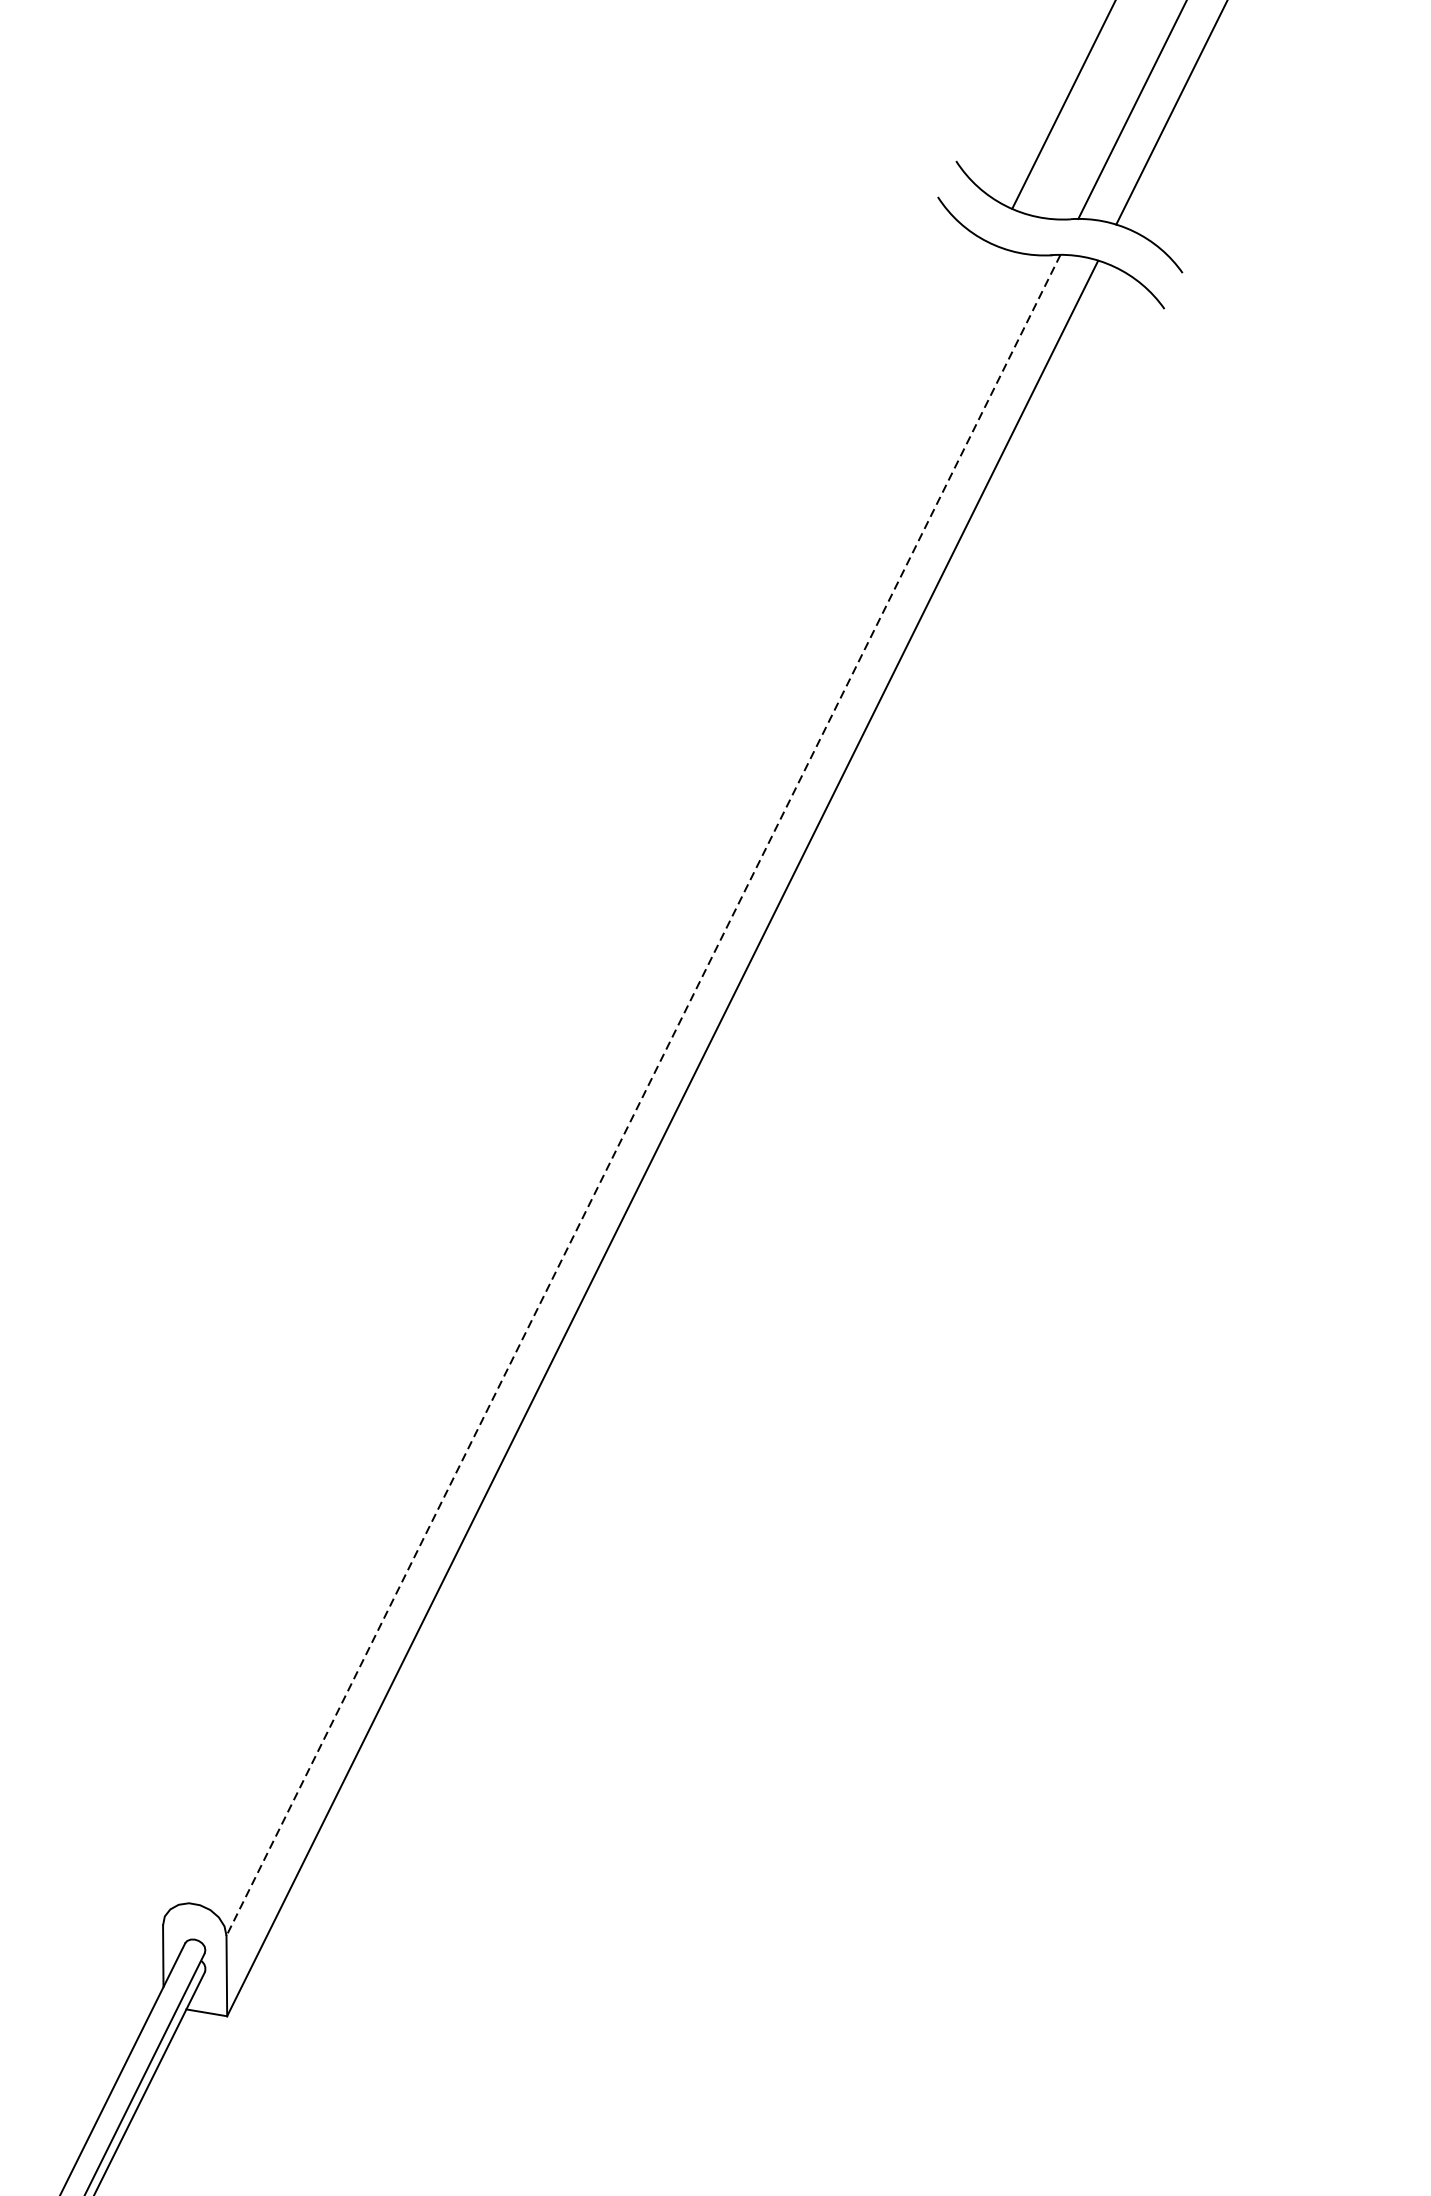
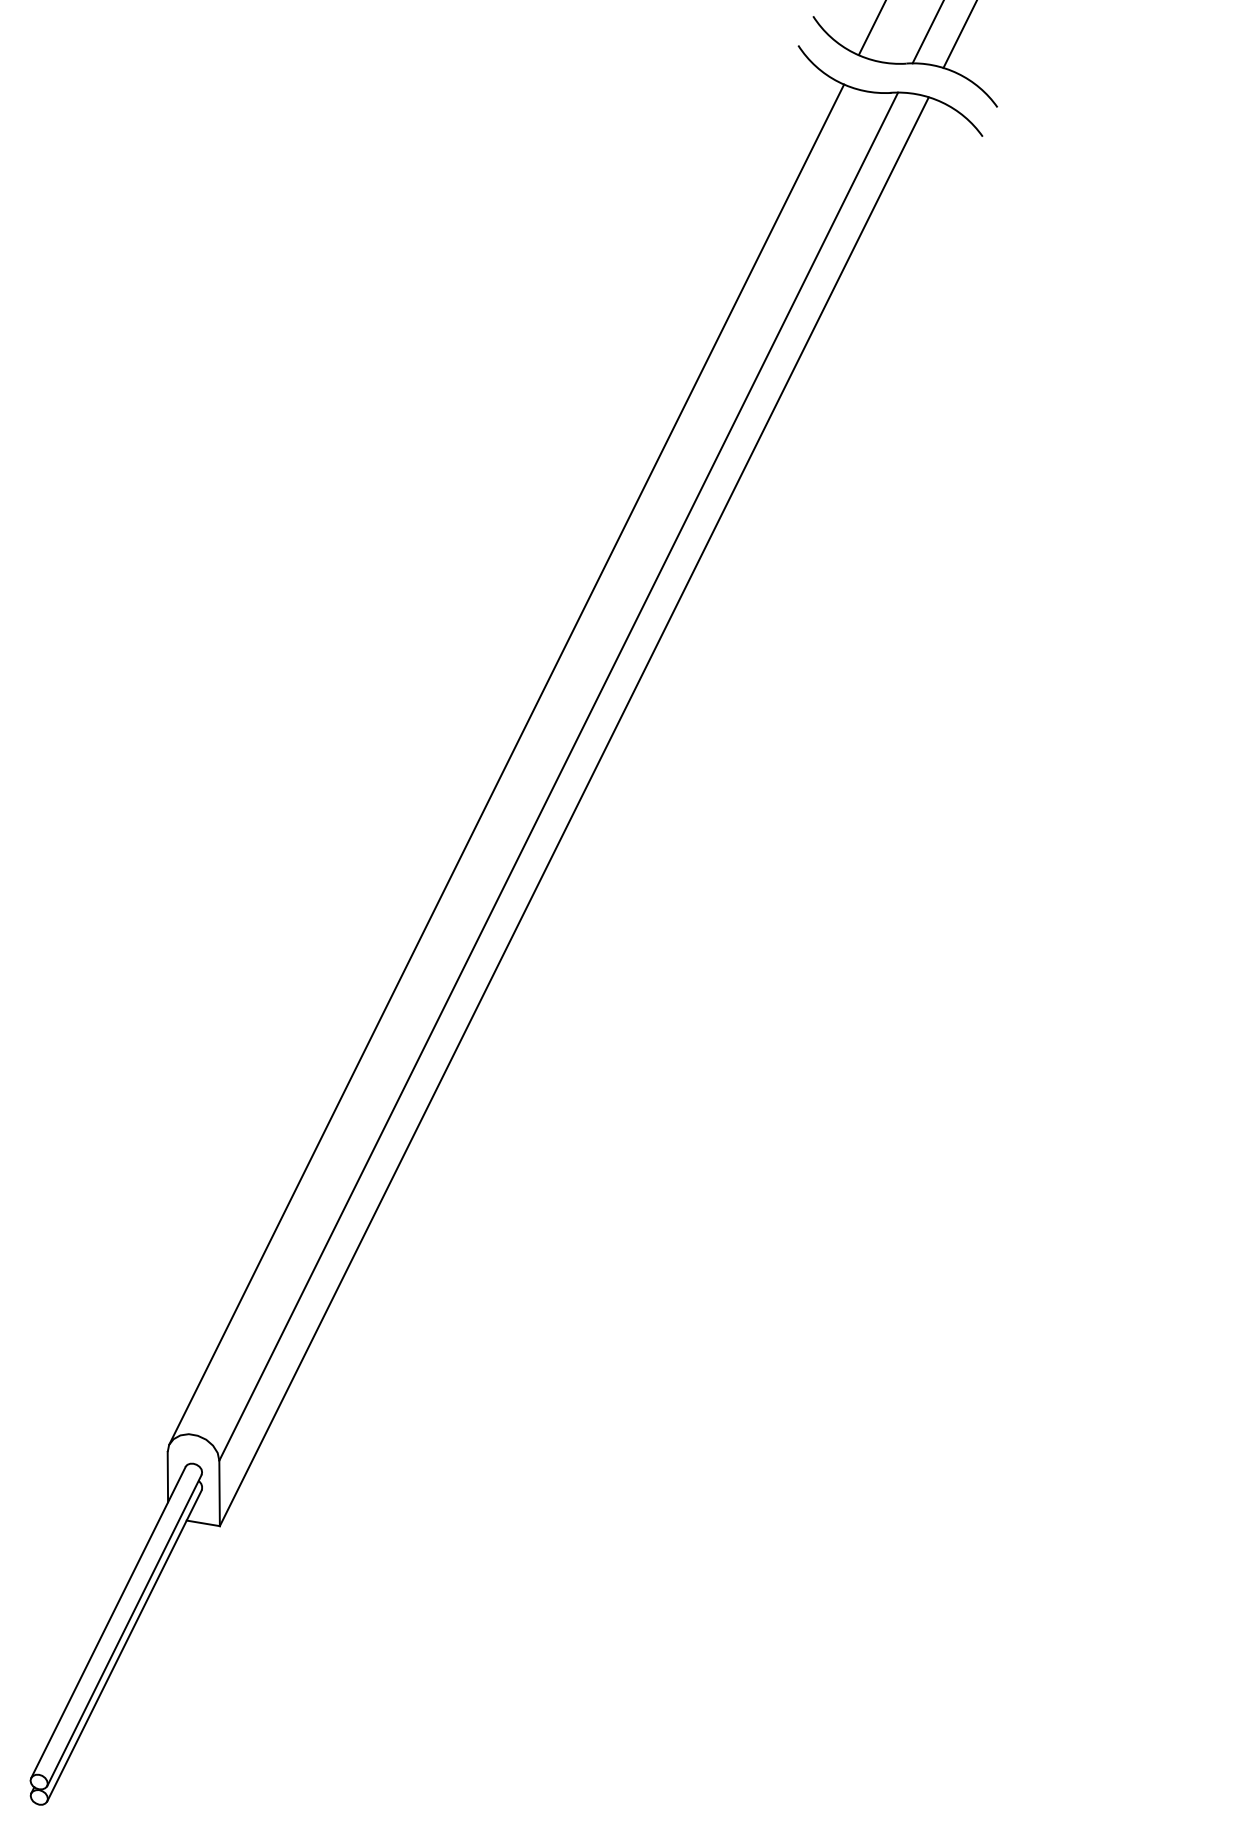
line: (579, 1080) -> (506, 764), added
line: (643, 1095) -> (558, 776), dashed -> solid

